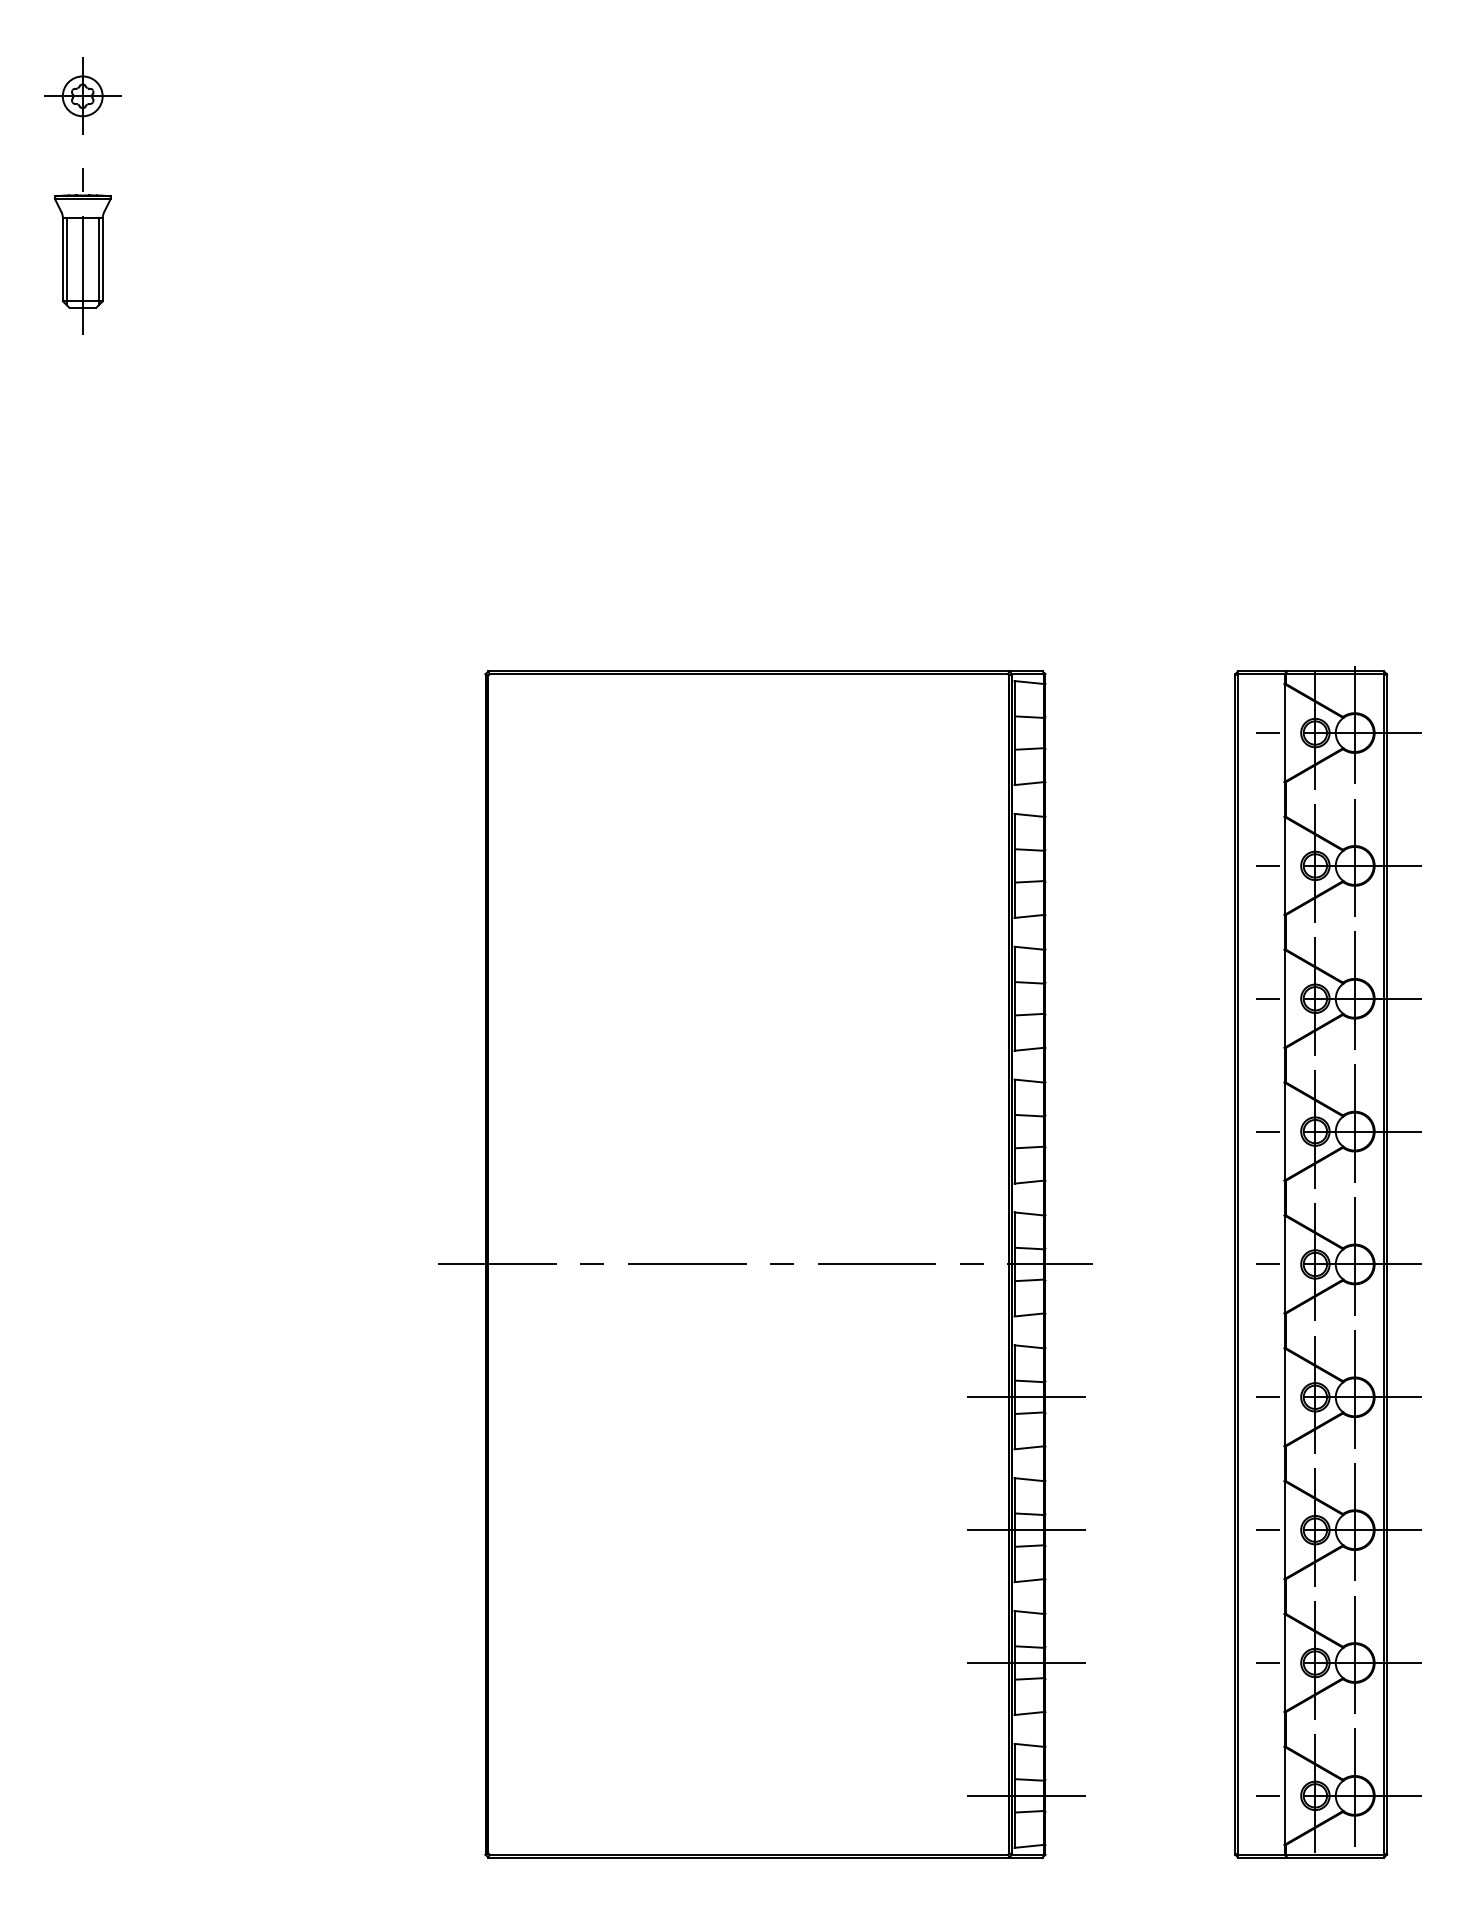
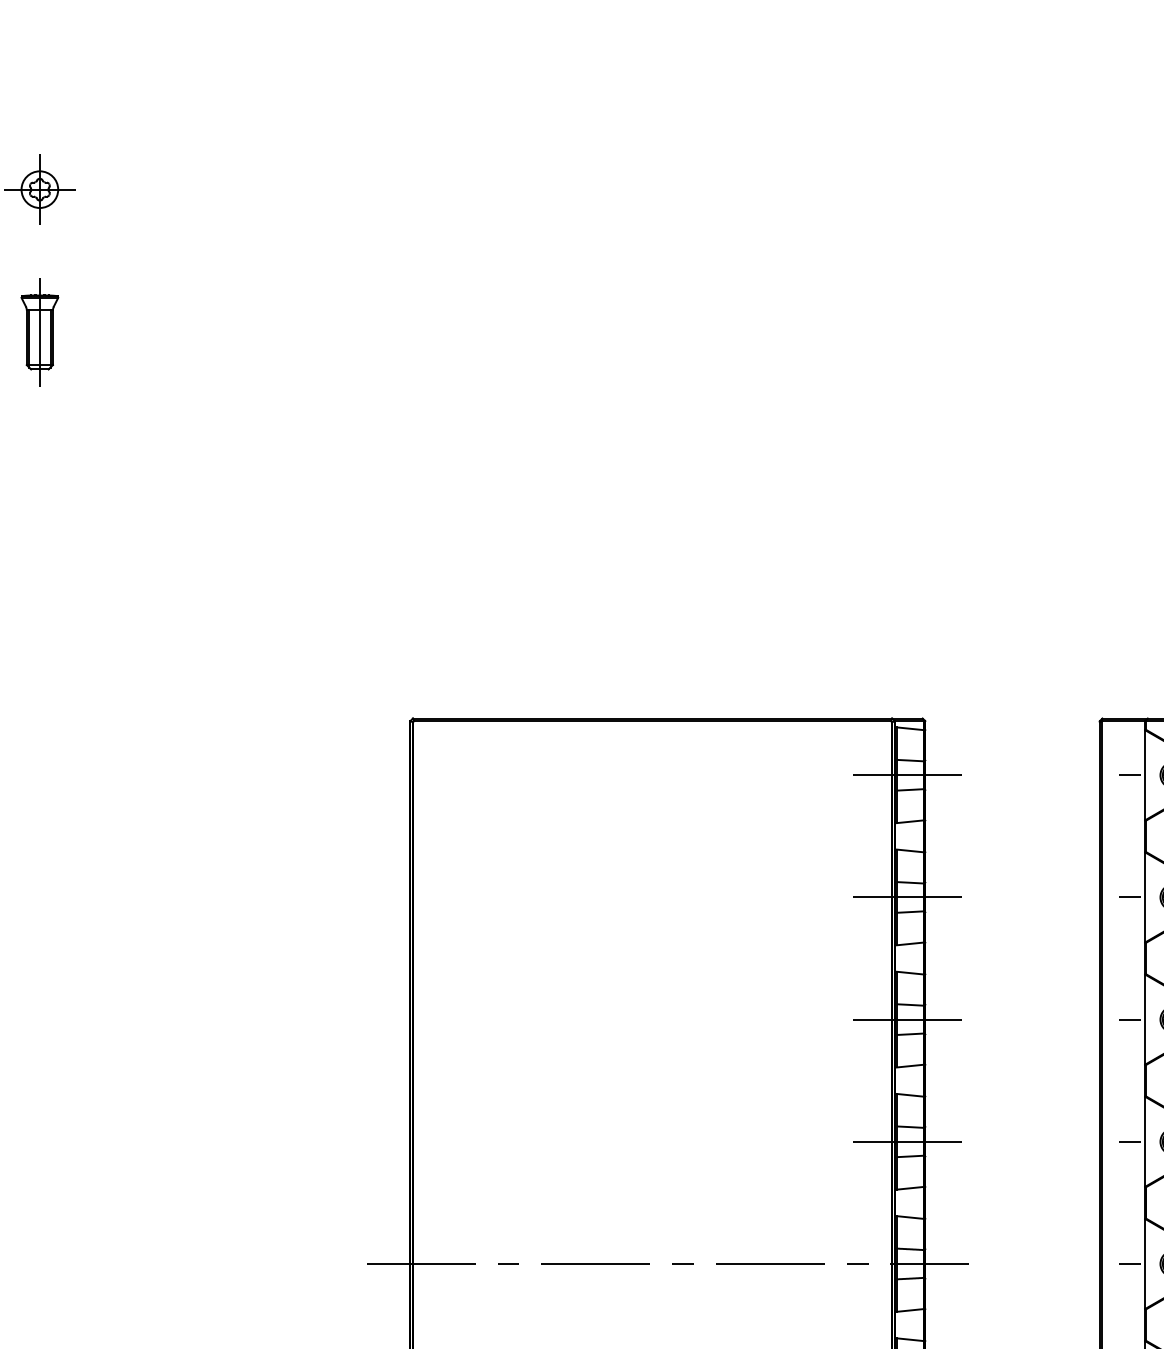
part: (82, 251) -> (39, 332), size x0.71
line: (1029, 733) -> (910, 775), added
line: (1029, 865) -> (910, 897), added
line: (1029, 998) -> (910, 1019), added
line: (1029, 1131) -> (910, 1141), added

